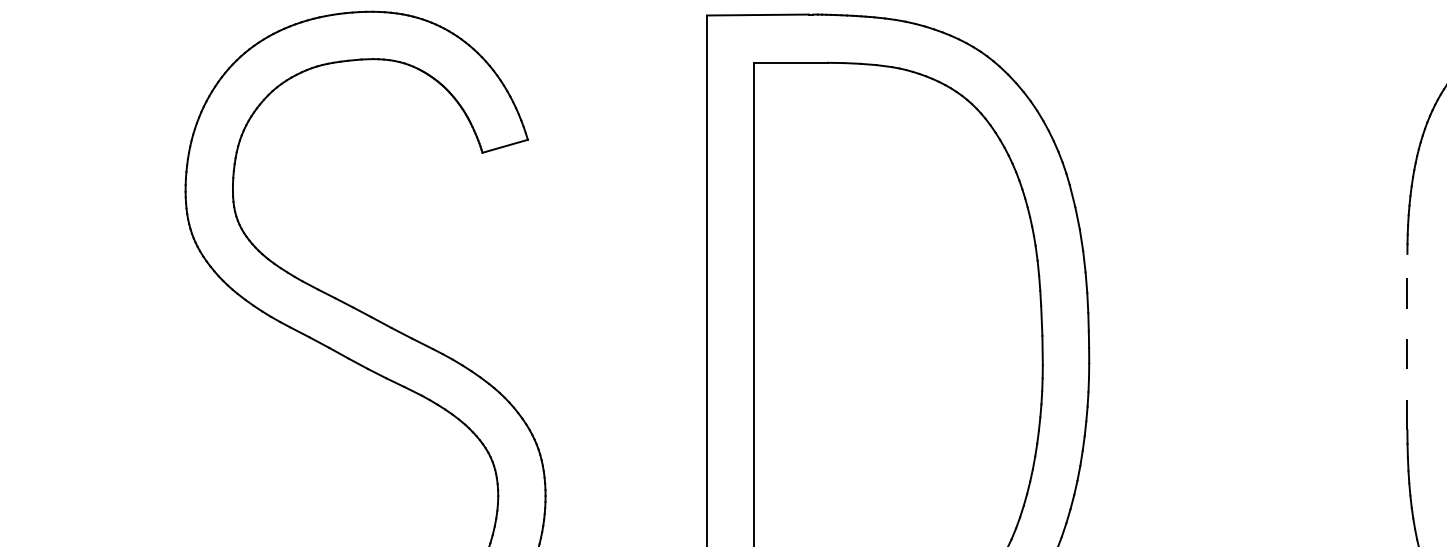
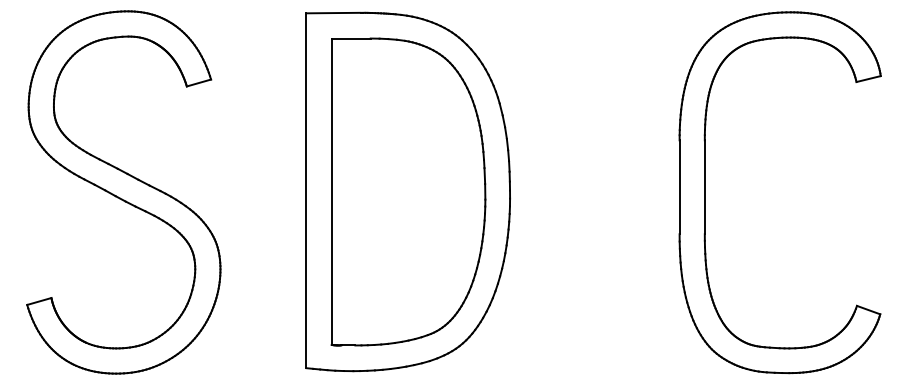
line: (1407, 342) -> (679, 187), dashed -> solid

